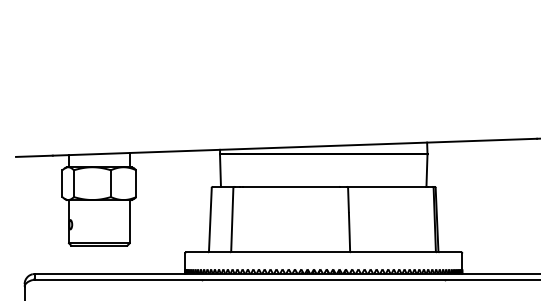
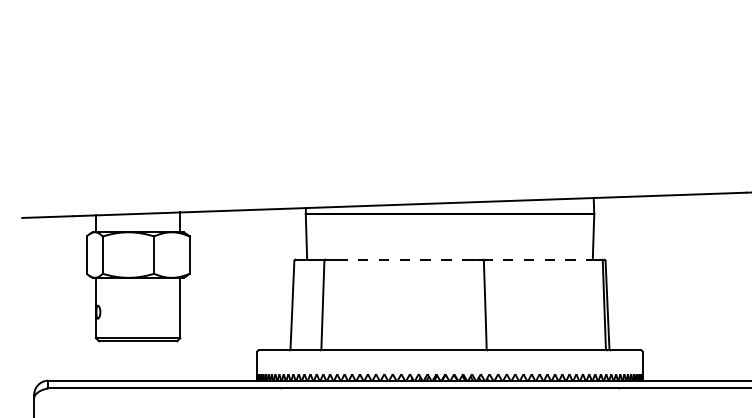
line: (291, 186) -> (405, 259), solid -> dashed
line: (386, 186) -> (537, 259), solid -> dashed

